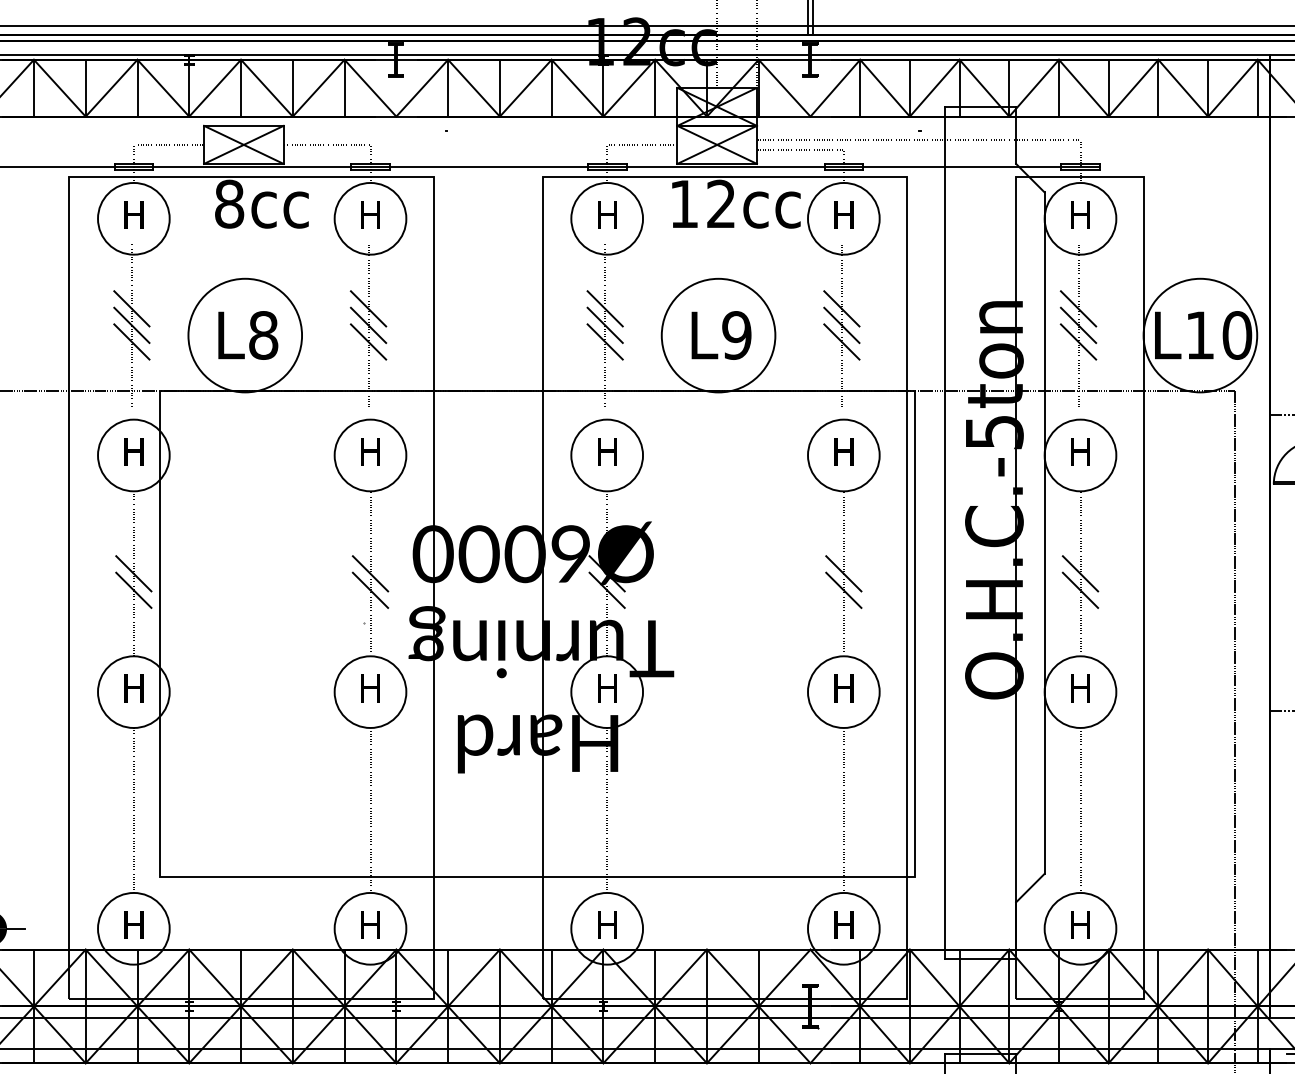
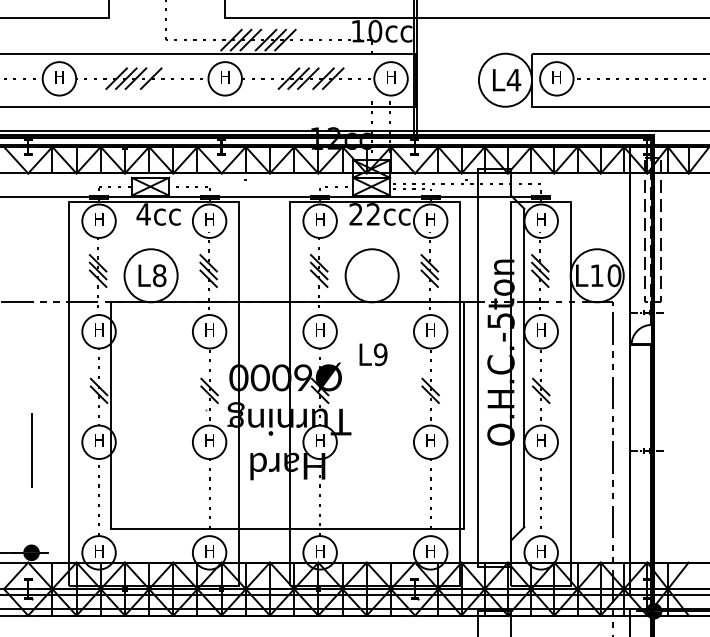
text: (228, 204) -> (143, 214), 8cc -> 4cc
text: (682, 204) -> (355, 214), 12cc -> 22cc
text: (721, 334) -> (373, 354), moved

